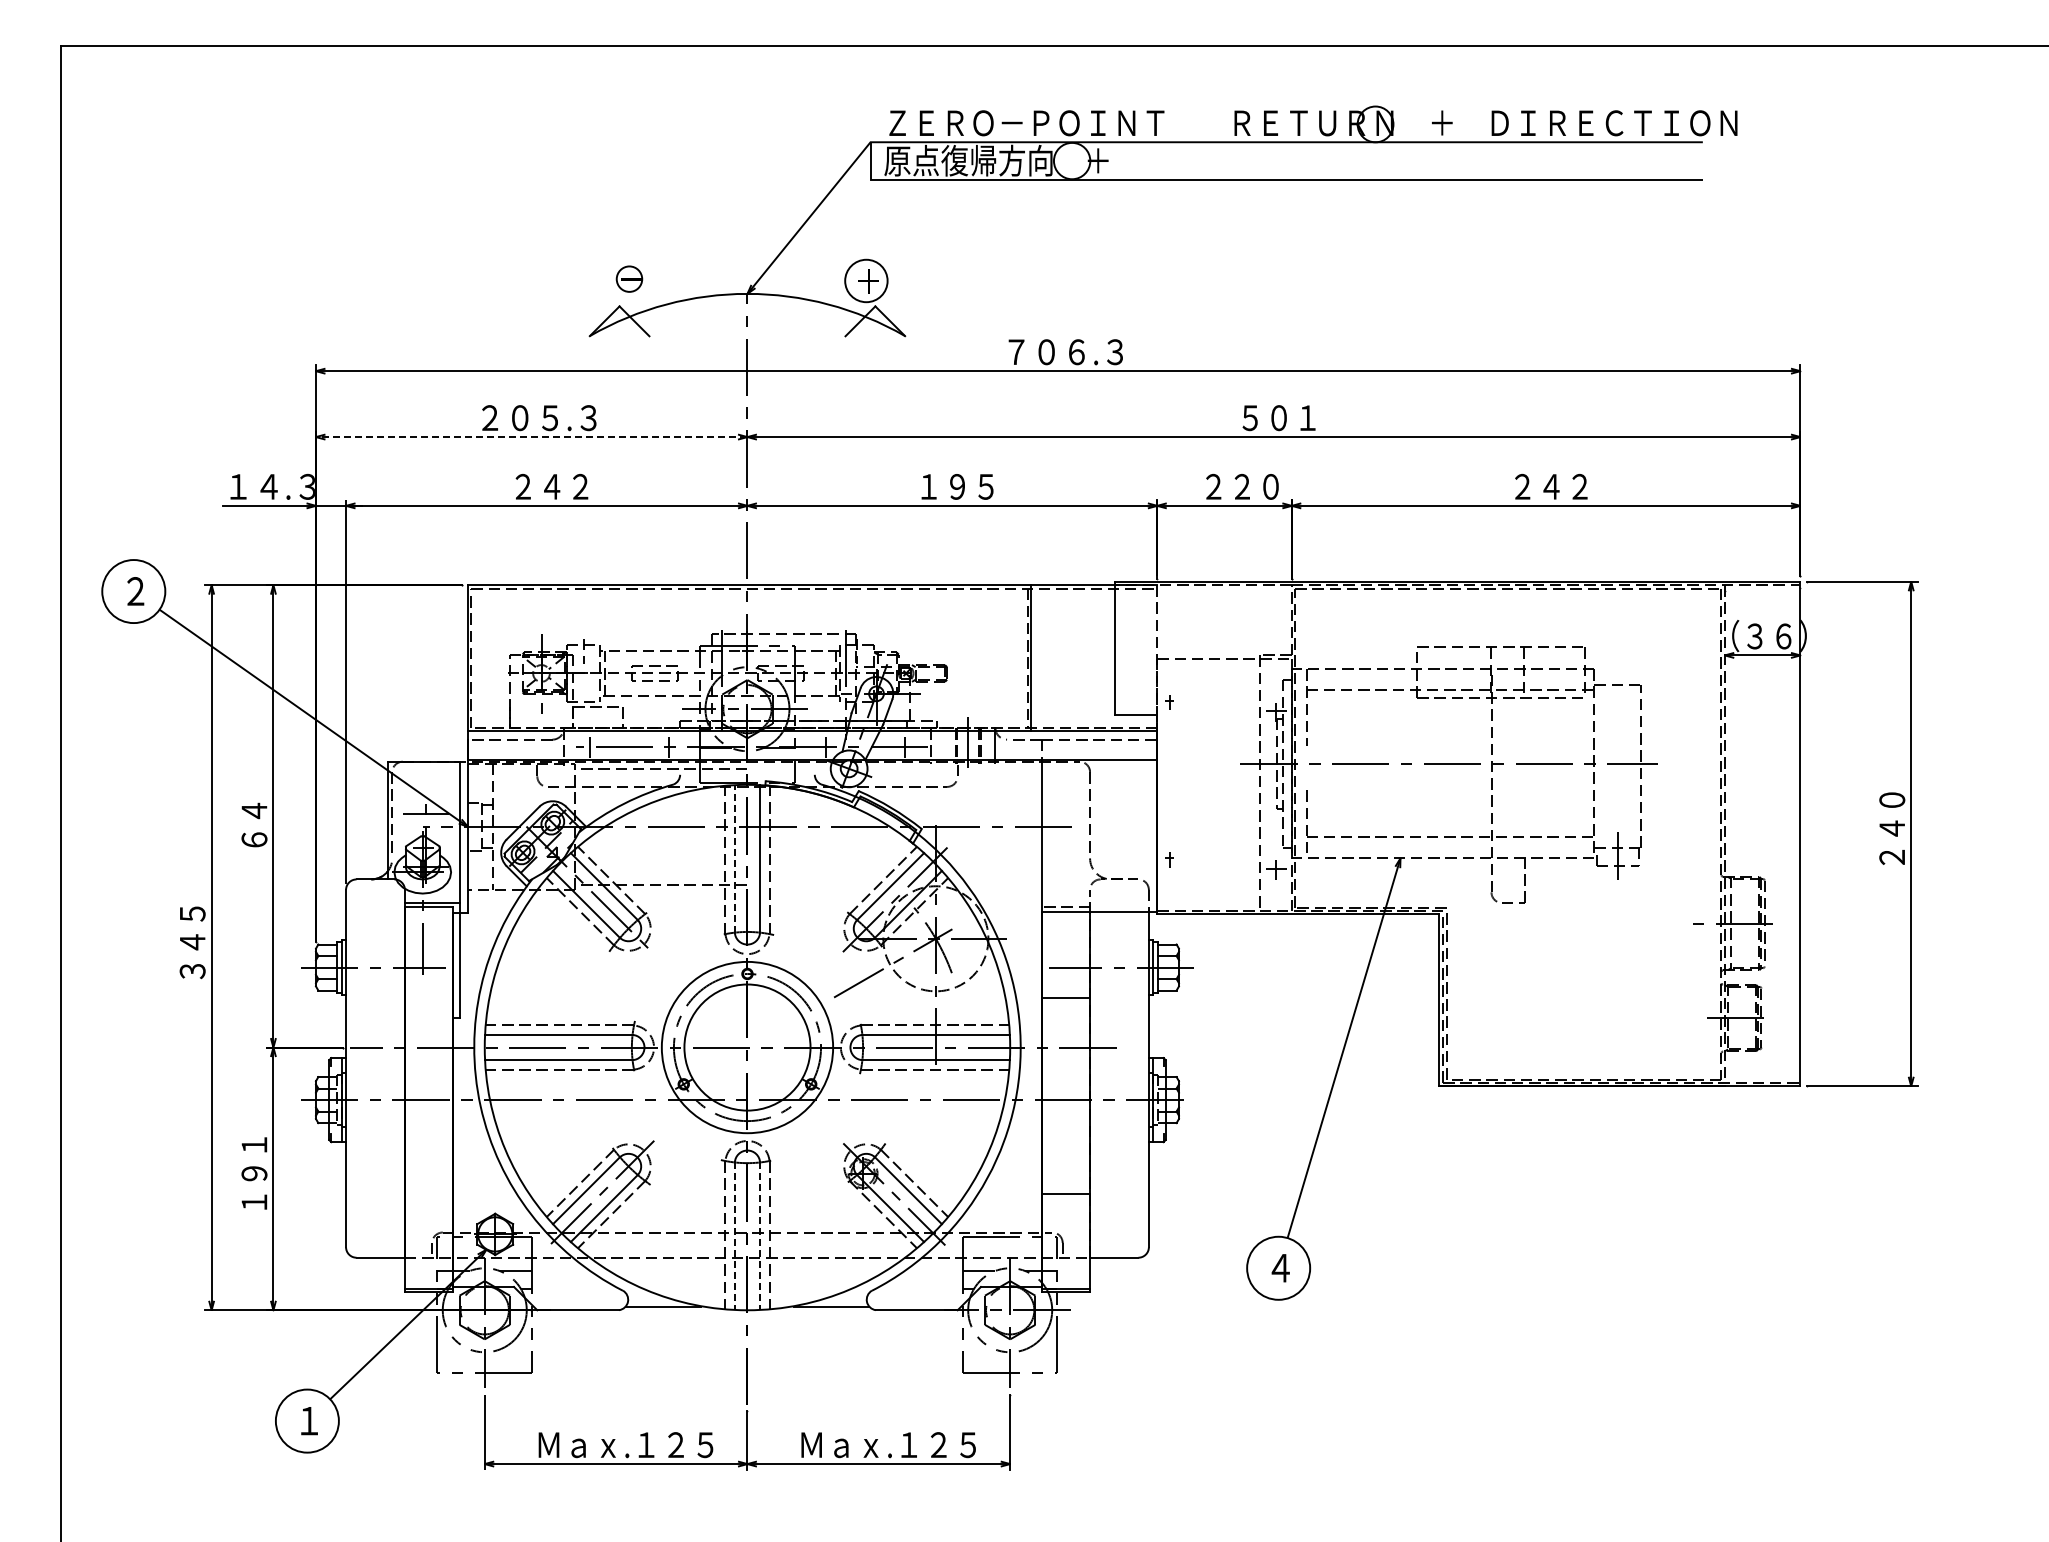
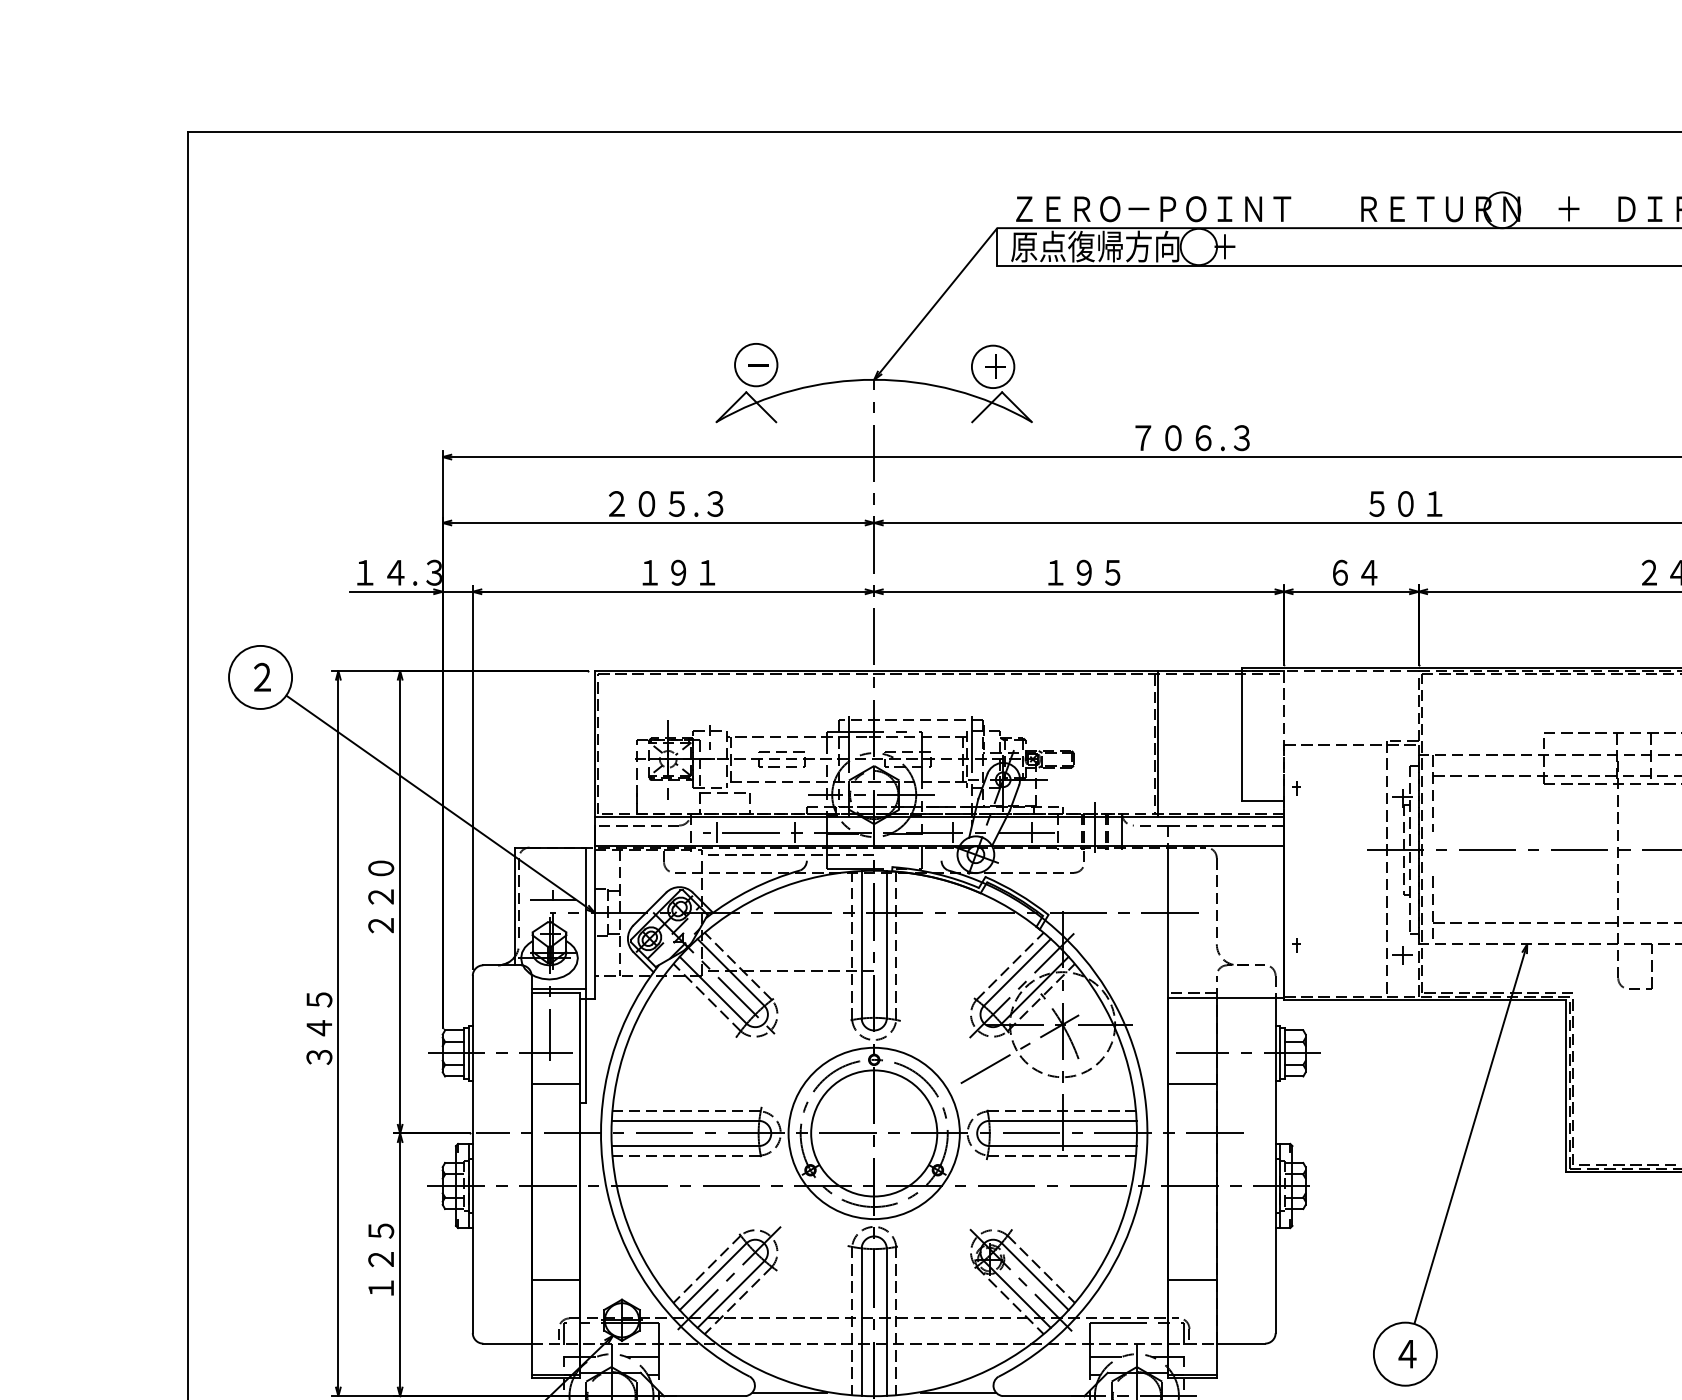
circle: (629, 278) -> (756, 364), size x1.67
line: (531, 437) -> (658, 523), dashed -> solid
text: (551, 486) -> (678, 572), ２４２ -> １９１
text: (1242, 486) -> (1369, 572), ２２０ -> ６４
text: (254, 810) -> (381, 896), ６４ -> ２２０
line: (734, 858) -> (861, 944), dashed -> solid
line: (428, 998) -> (555, 1084), added
text: (254, 1159) -> (381, 1245), １９１ -> １２５
line: (428, 1194) -> (555, 1280), added
line: (734, 1236) -> (861, 1322), dashed -> solid
line: (760, 1236) -> (887, 1322), dashed -> solid

